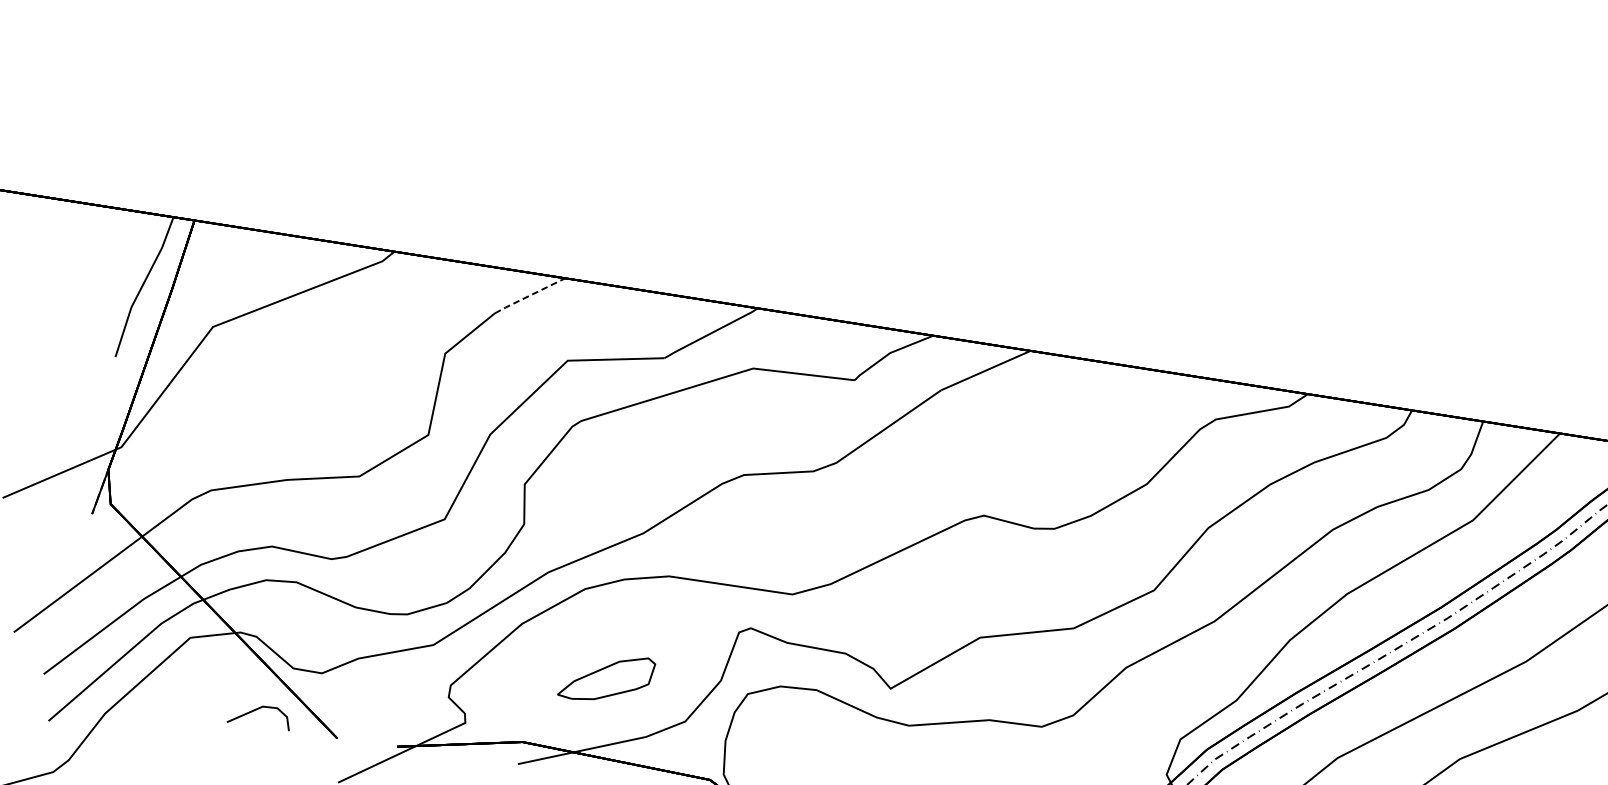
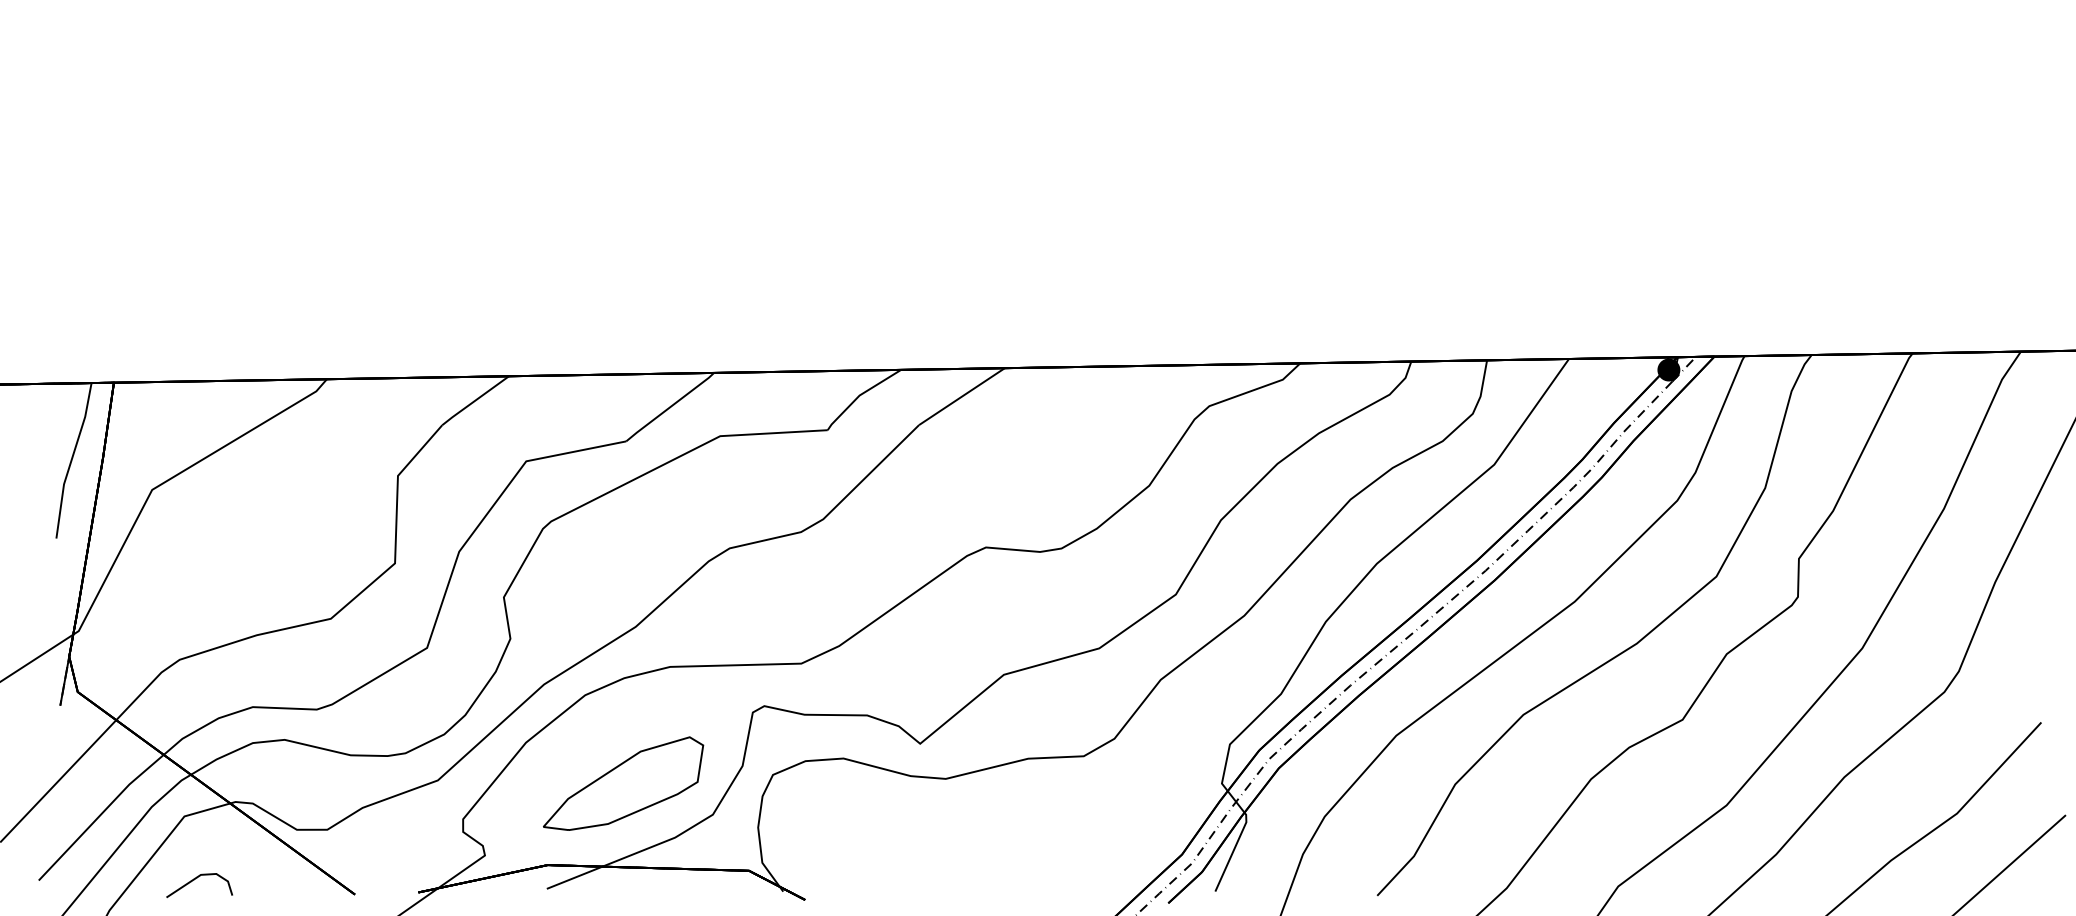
line: (530, 295) -> (475, 400), dashed -> solid
part: (606, 677) -> (623, 783), size x1.67
line: (255, 710) -> (194, 880), moved

